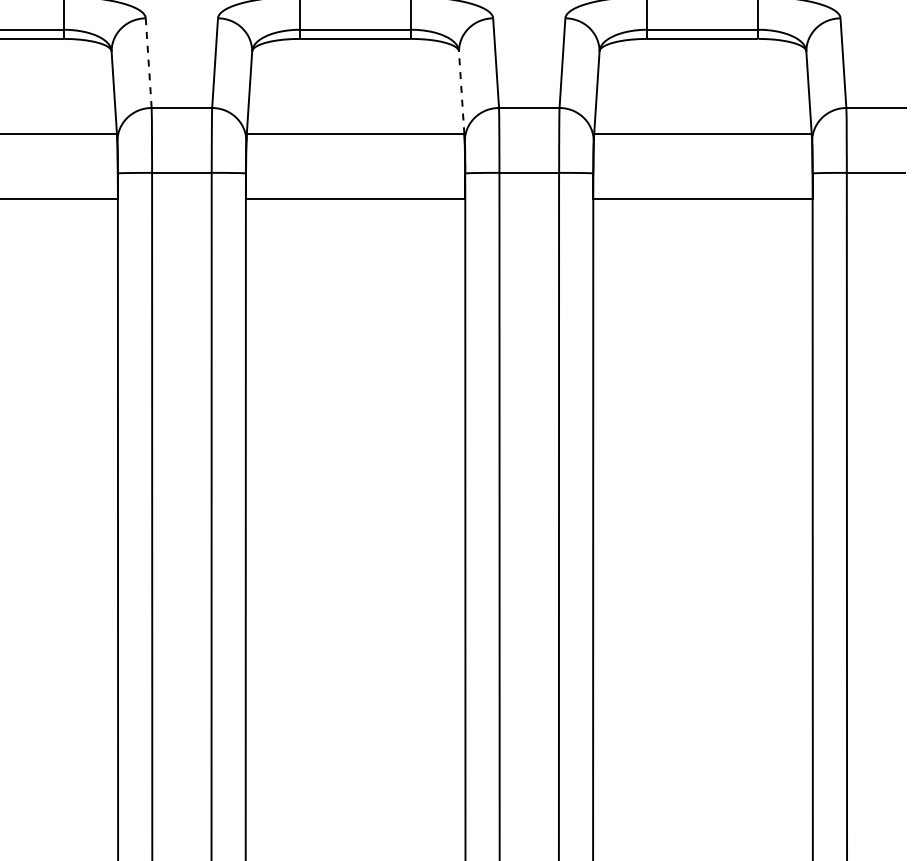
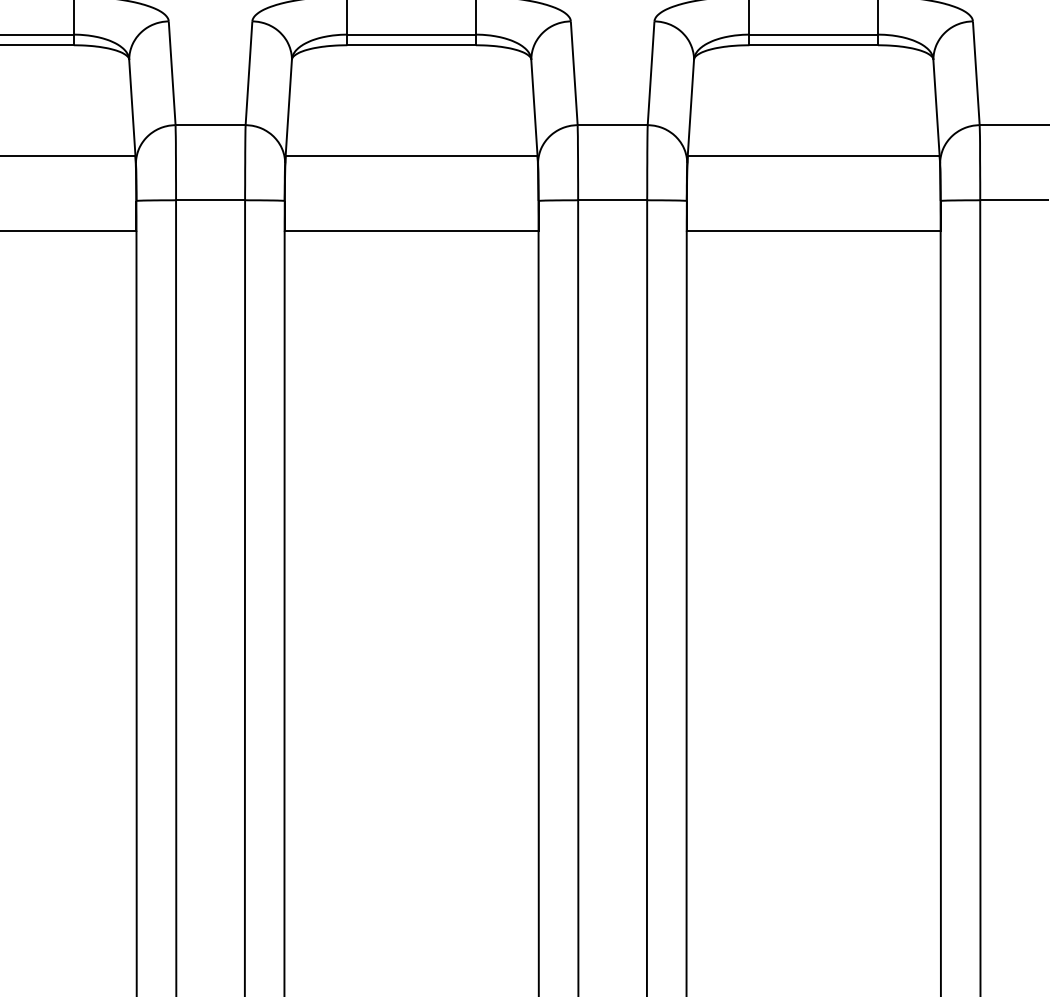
line: (148, 63) -> (171, 73), dashed -> solid
line: (461, 92) -> (534, 107), dashed -> solid

